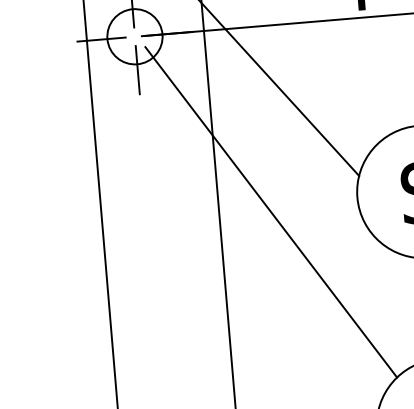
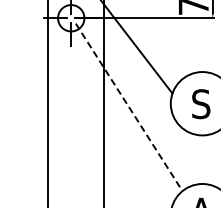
line: (272, 212) -> (129, 107), solid -> dashed

